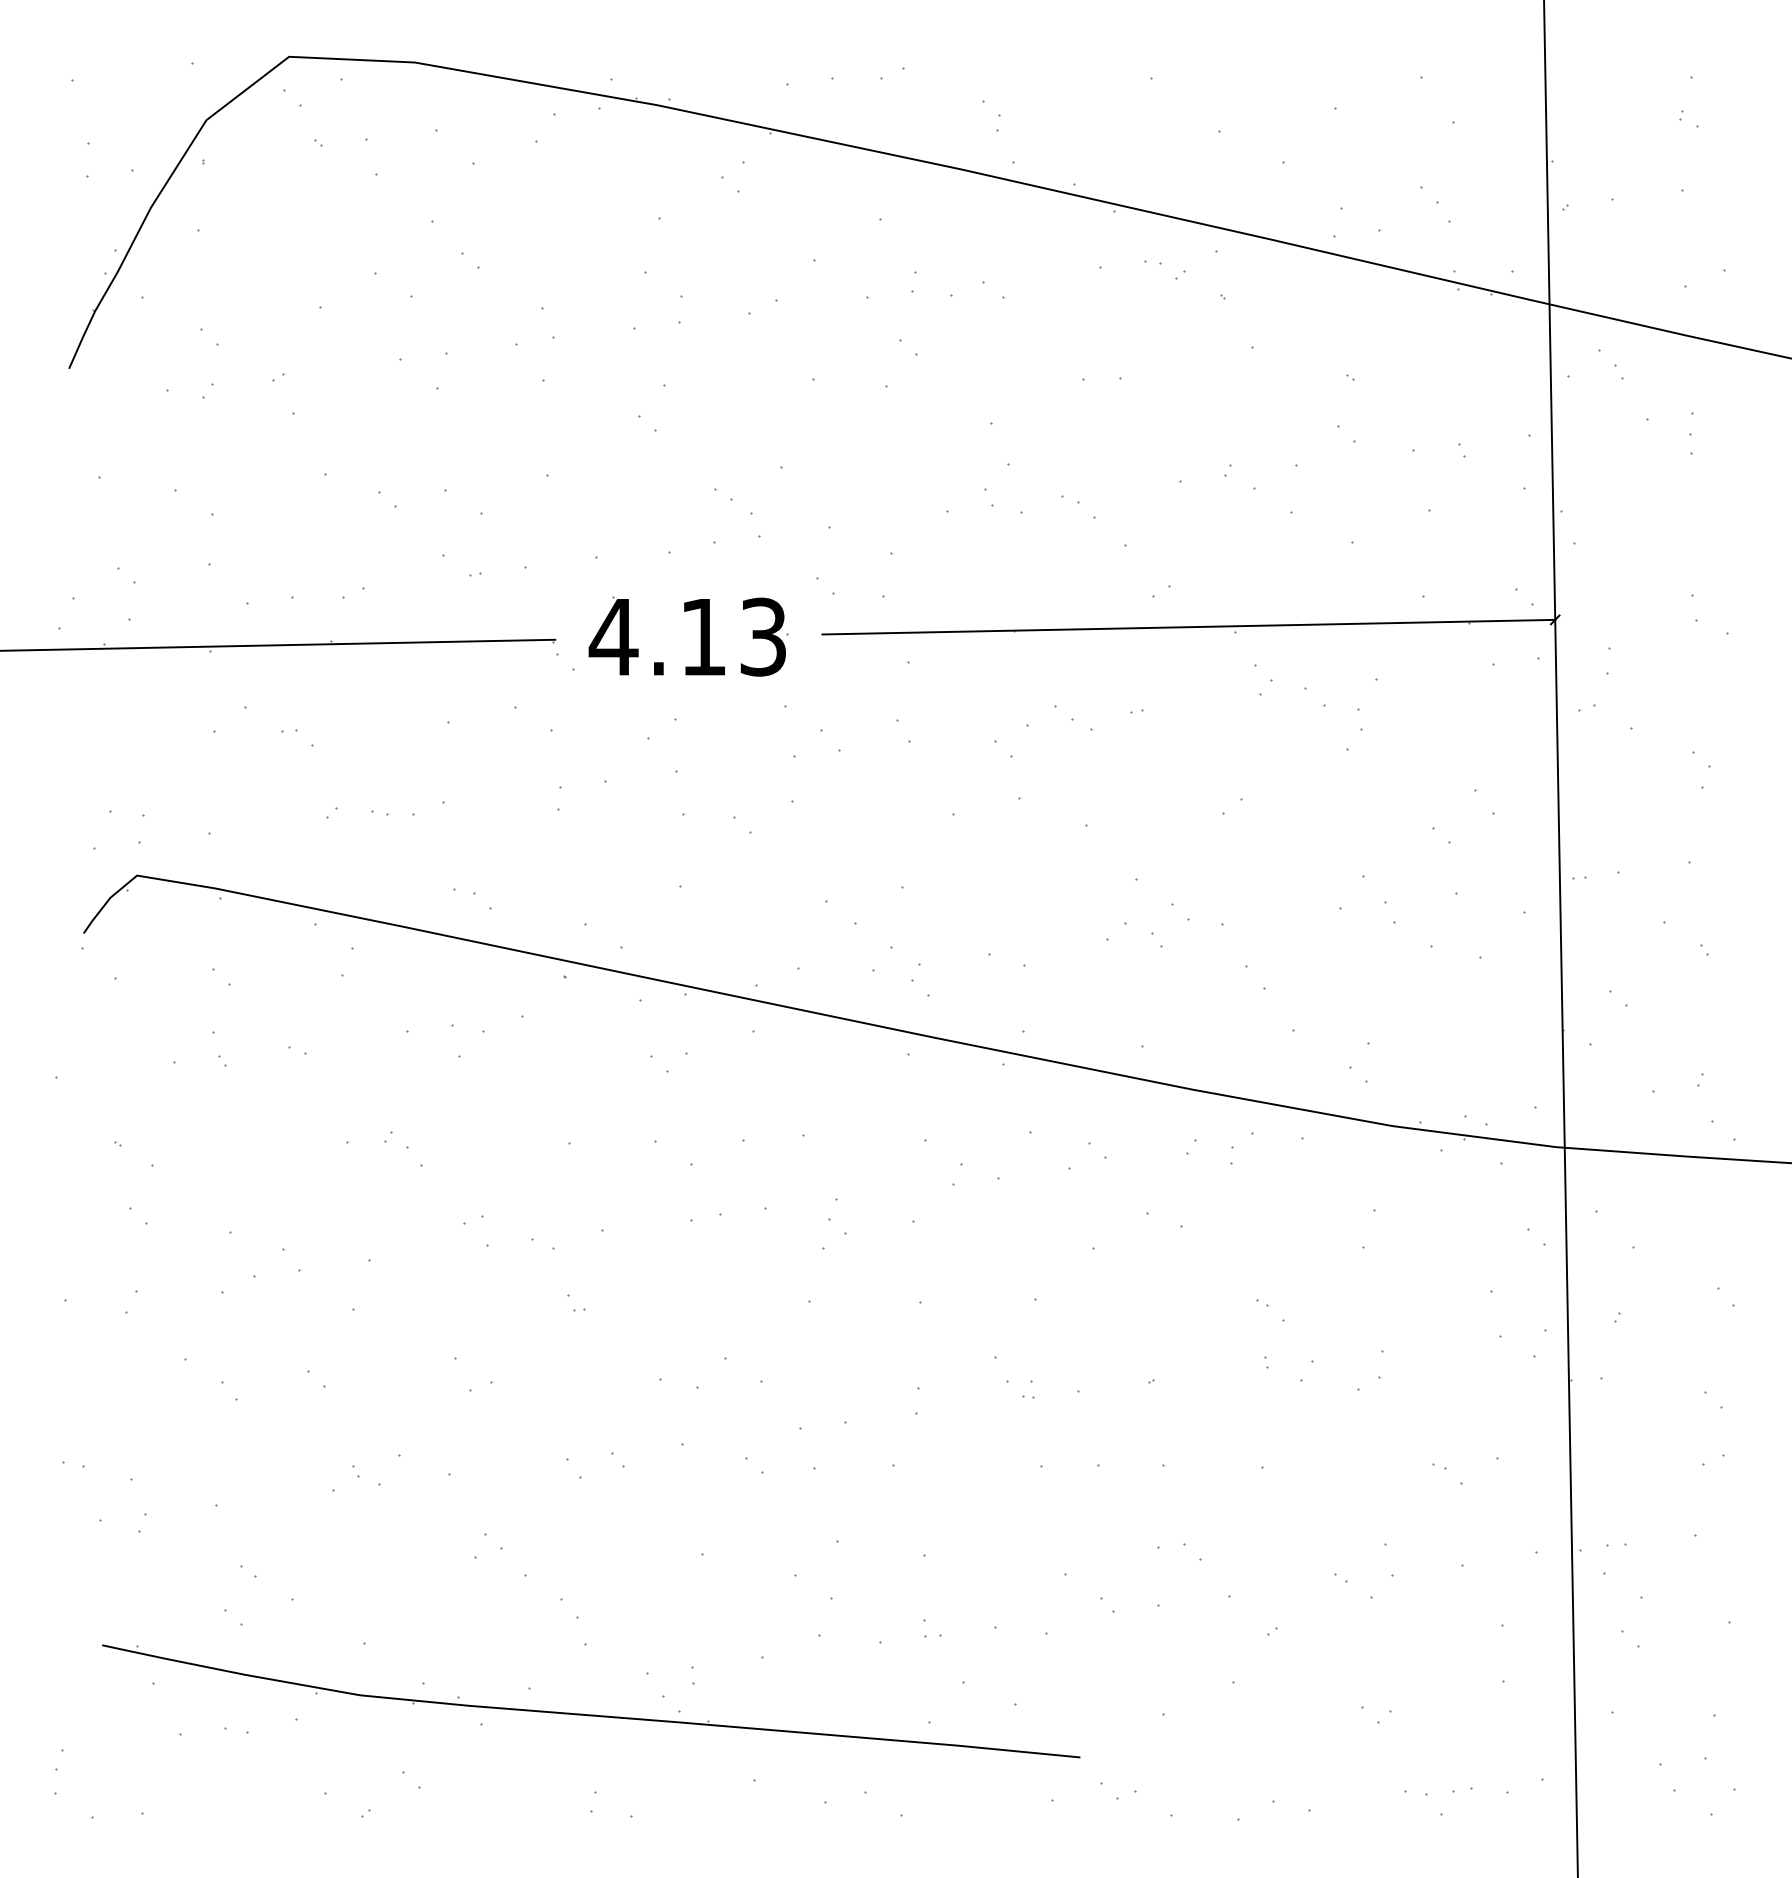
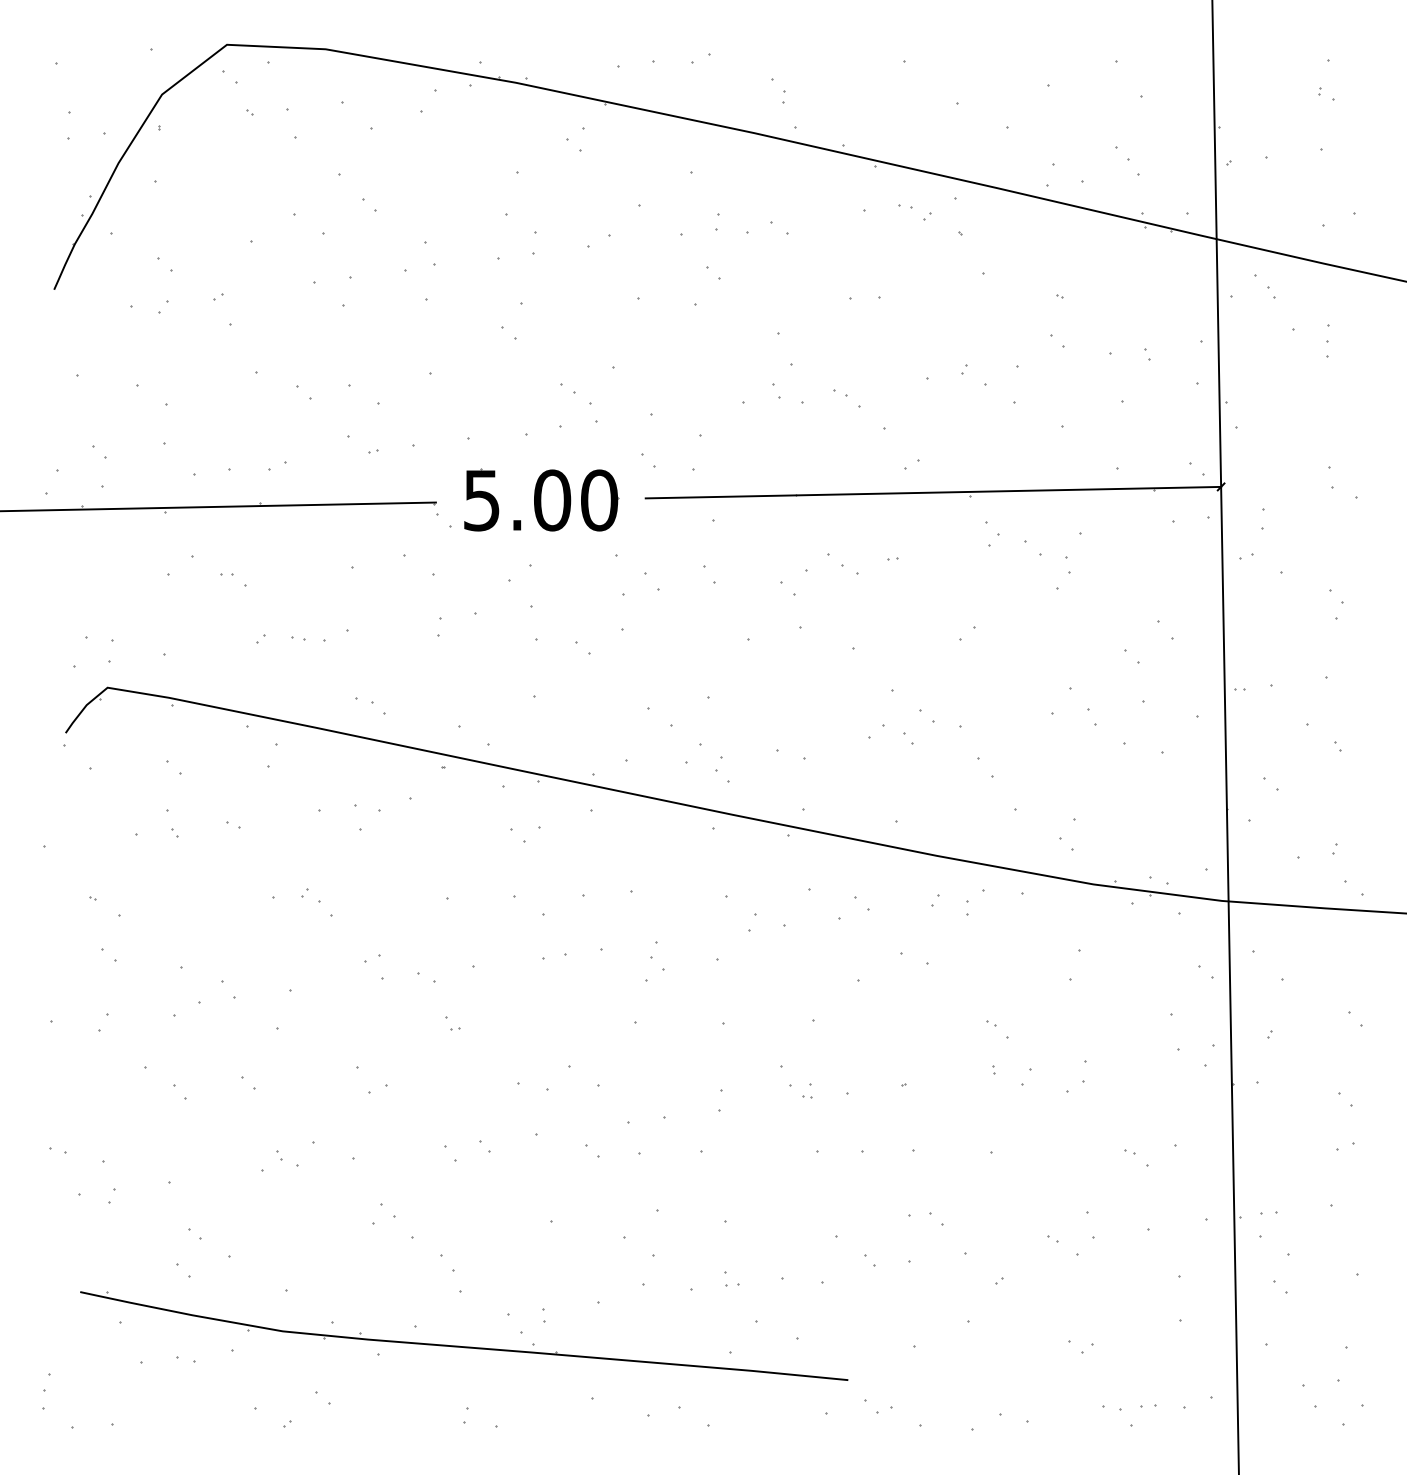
text: (687, 636) -> (539, 499), 4.13 -> 5.00

